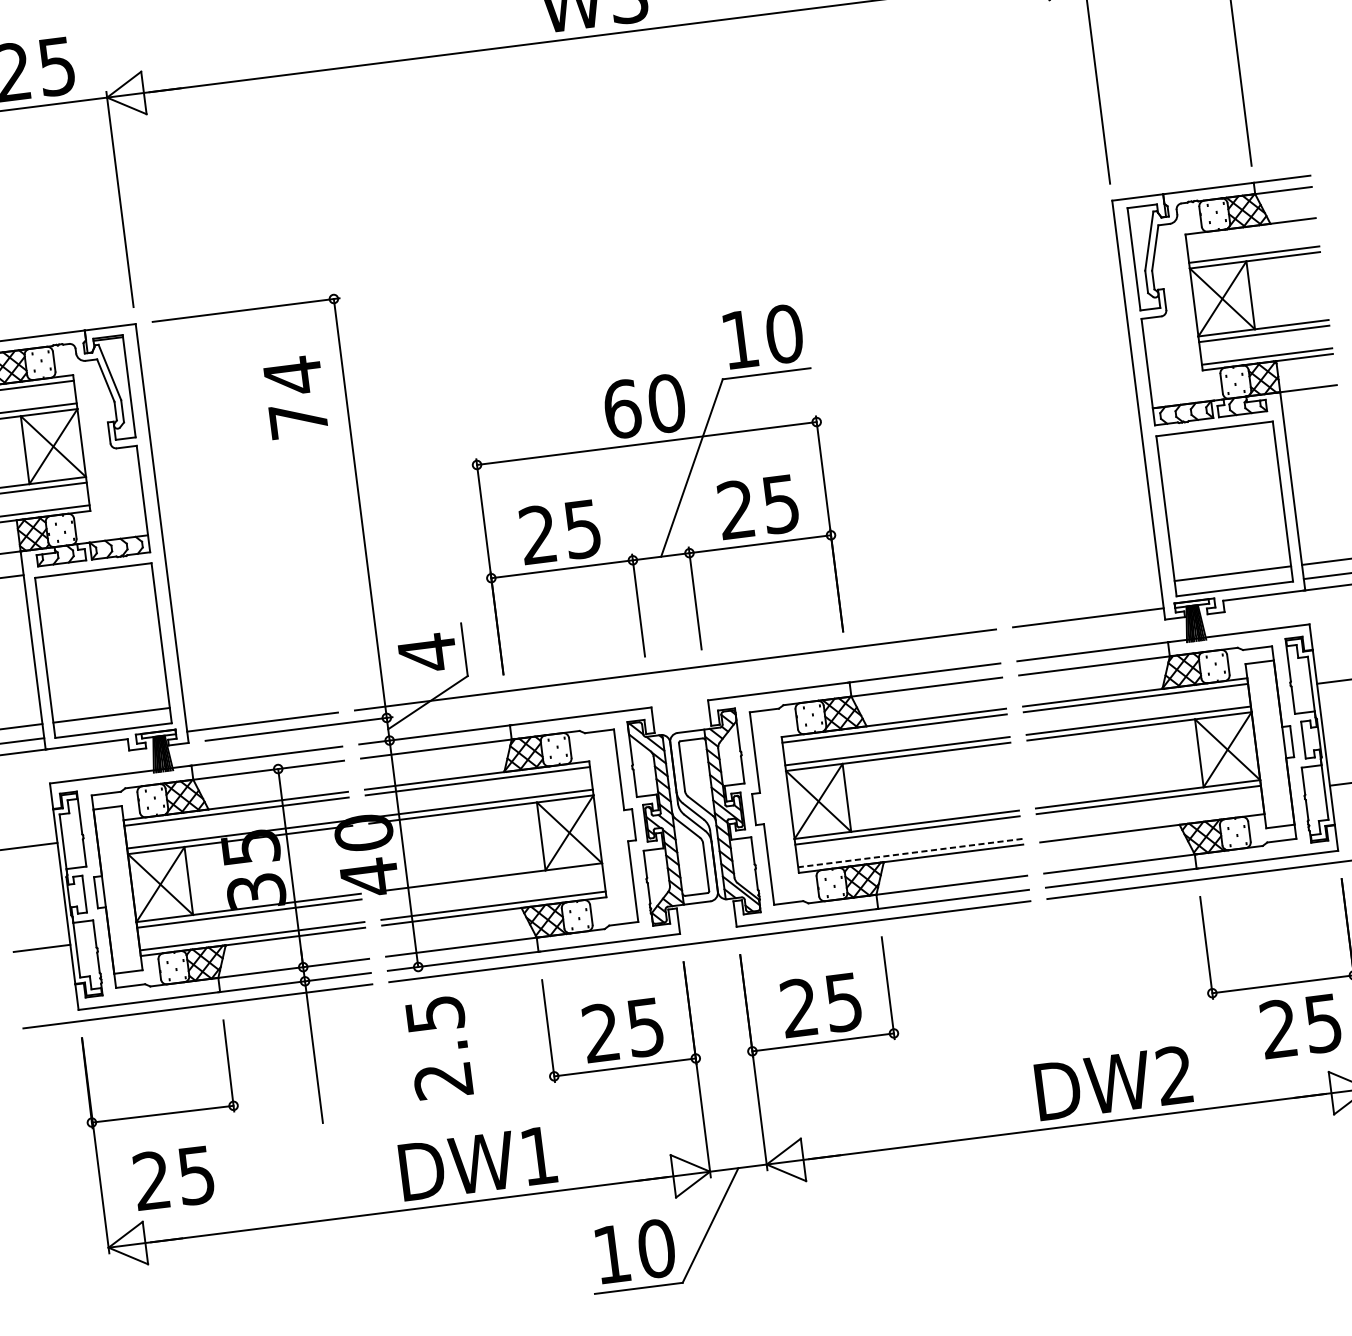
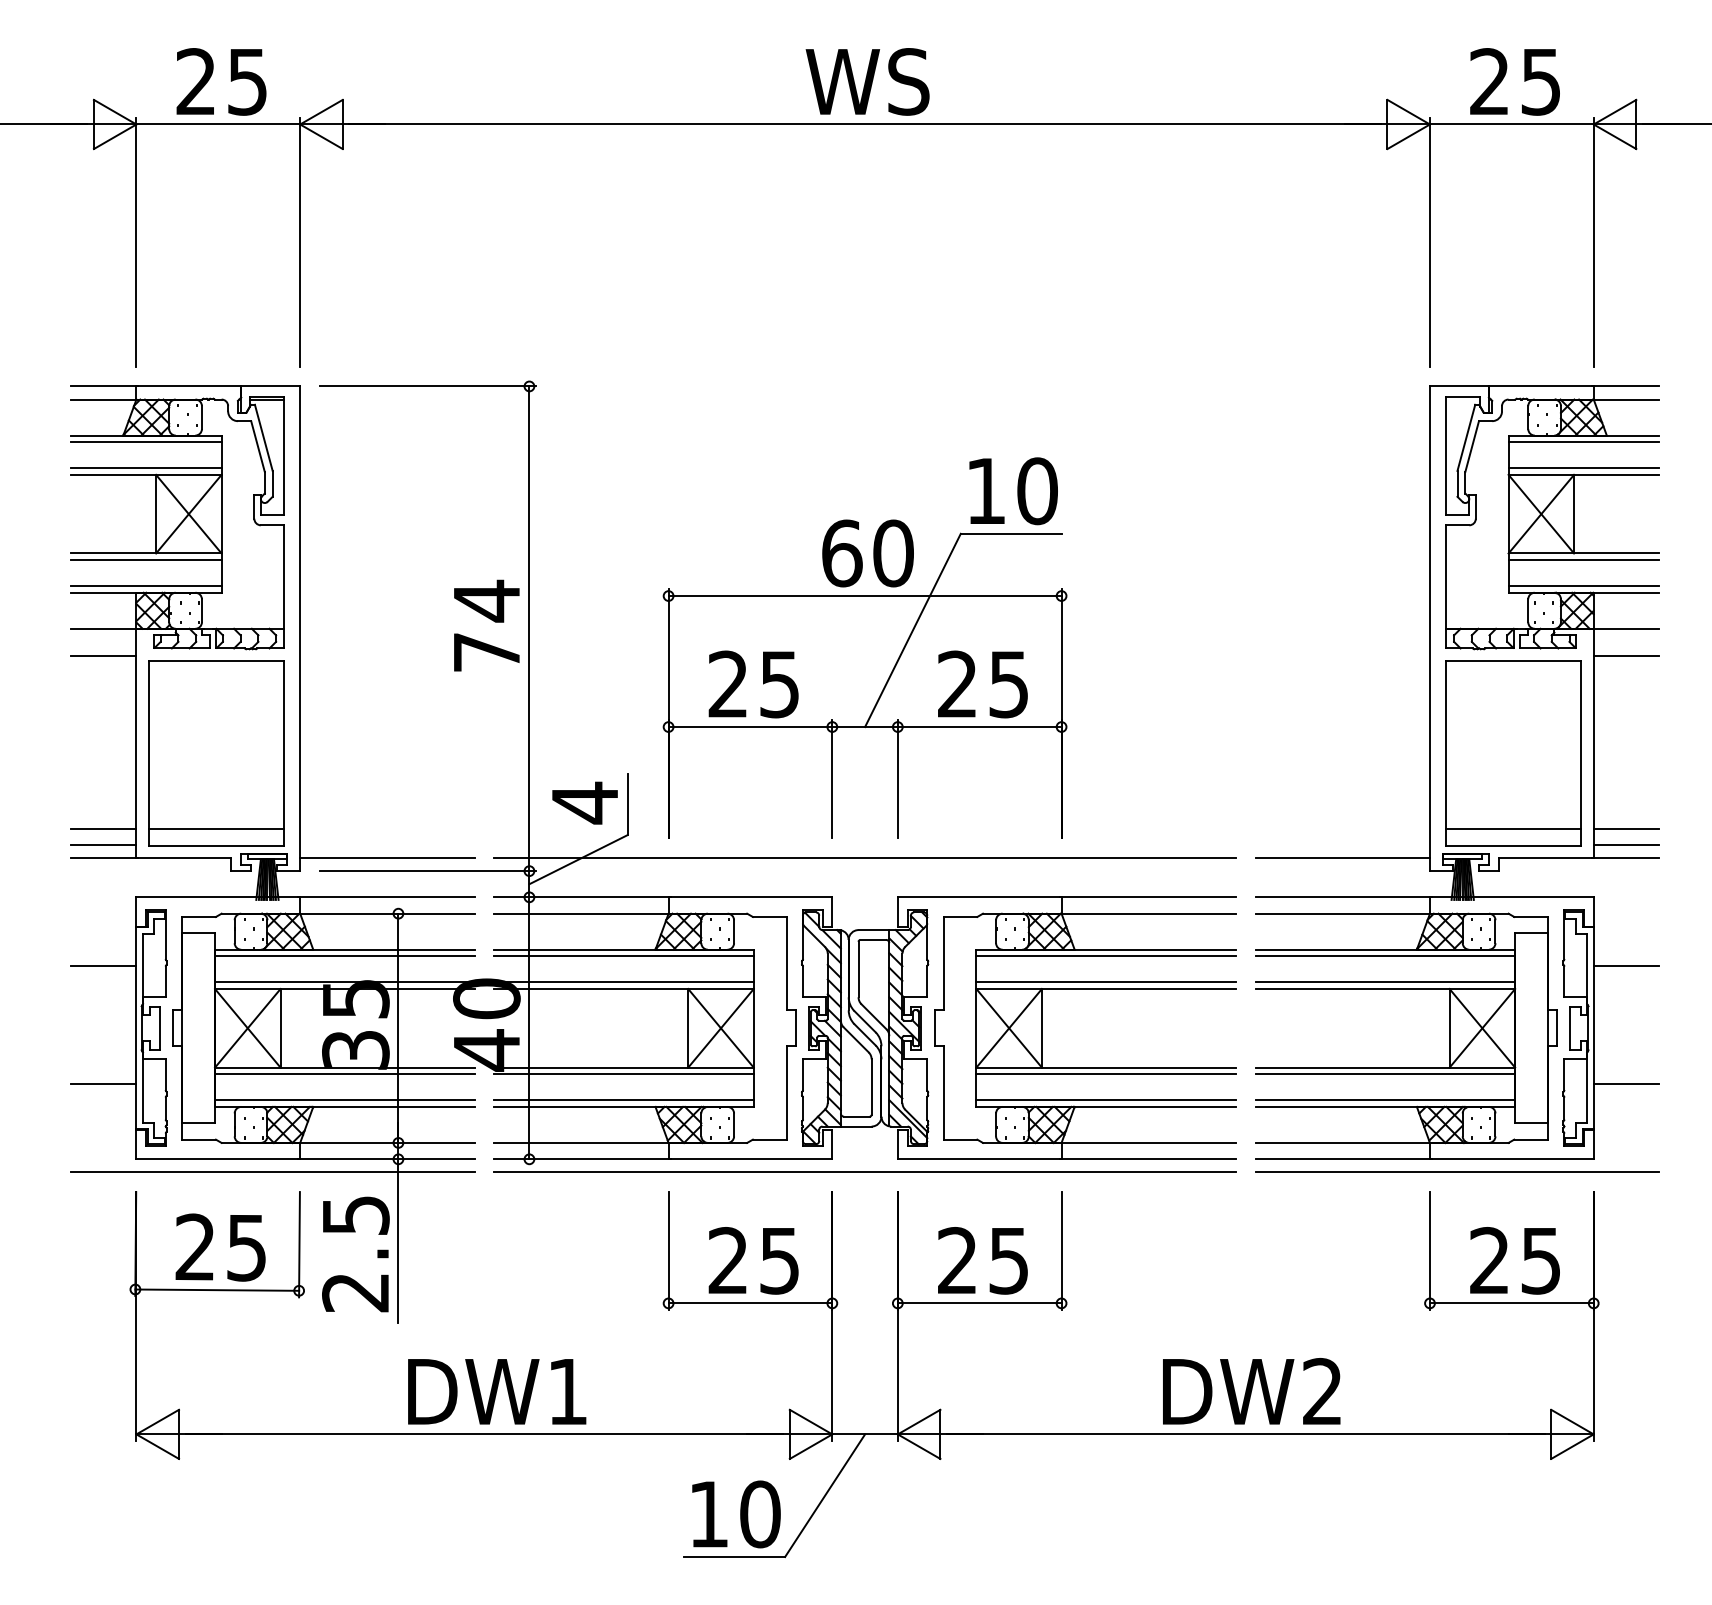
line: (1251, 232) -> (1583, 442), added
text: (295, 397) -> (486, 625), moved
line: (1311, 412) -> (1626, 656), added
line: (1151, 822) -> (1385, 1100), added
line: (910, 853) -> (1106, 1100), dashed -> solid
line: (490, 883) -> (623, 1074), added
text: (1300, 1026) -> (1514, 1260), moved
text: (439, 1047) -> (355, 1254), moved
text: (1113, 1083) -> (1251, 1391), moved
text: (478, 1163) -> (497, 1391), moved
text: (173, 1178) -> (220, 1247), moved

